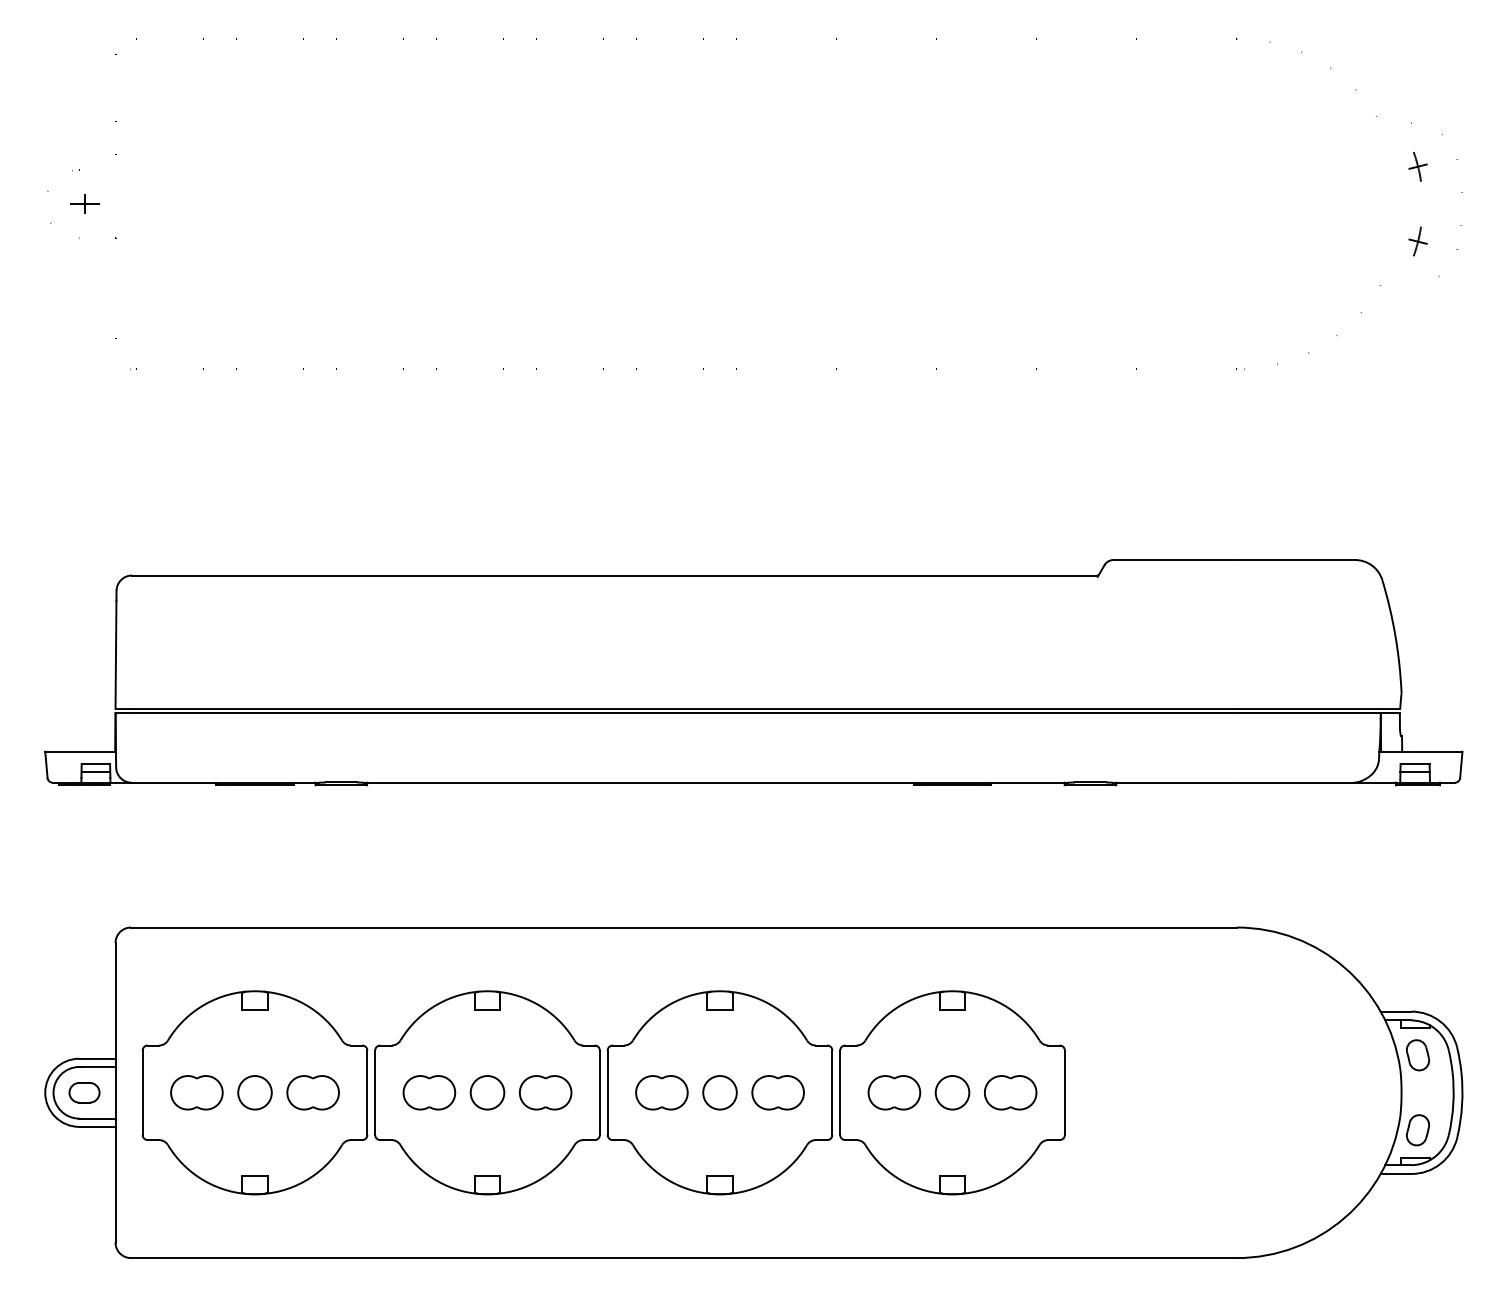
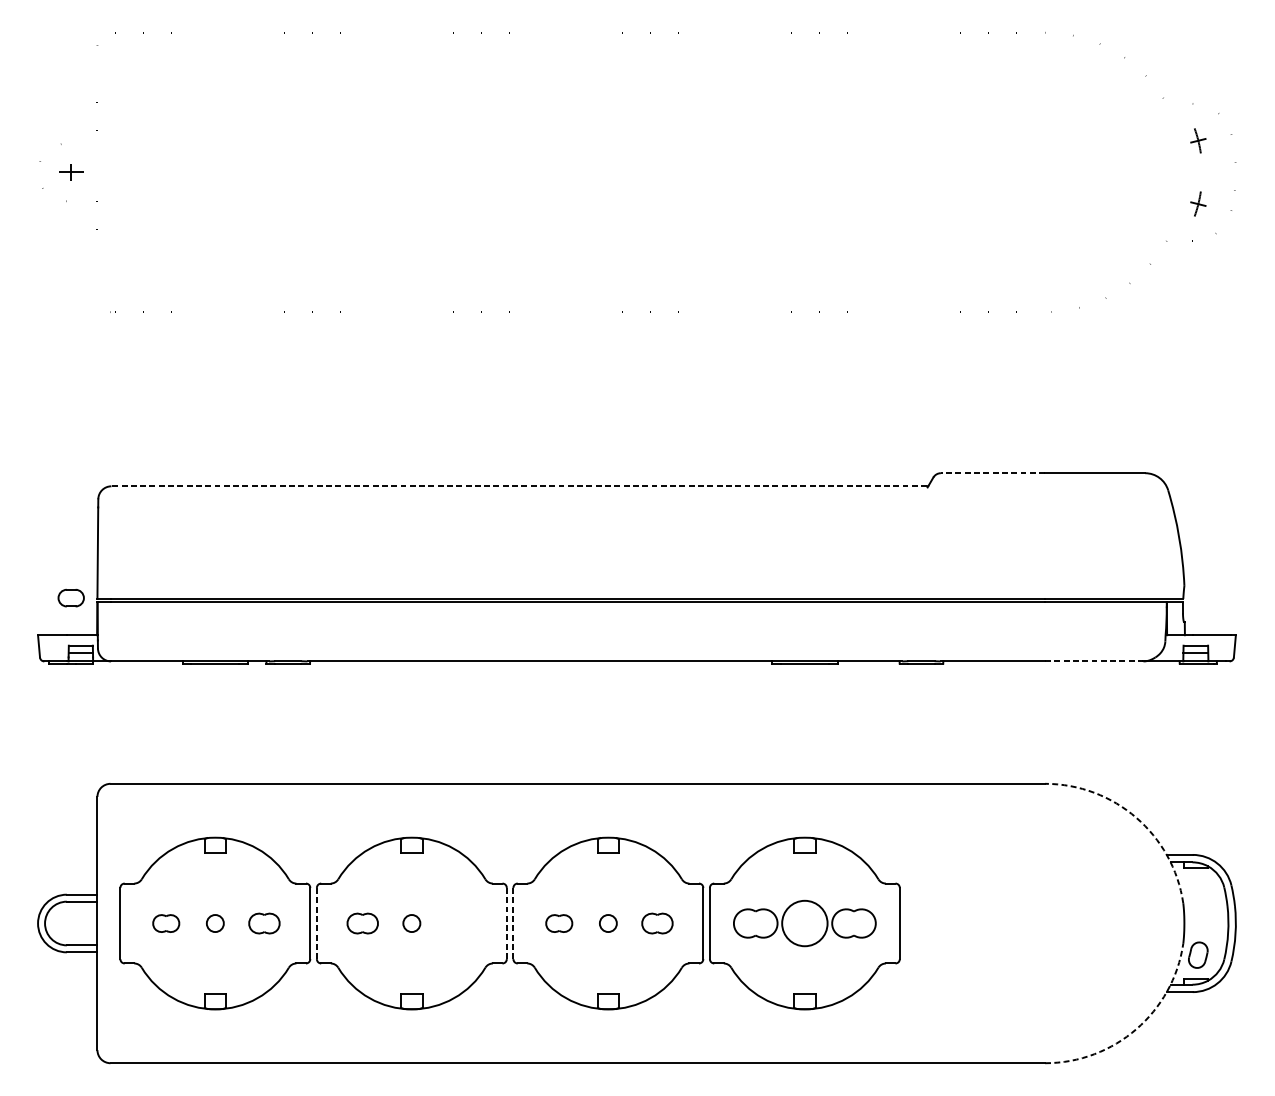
line: (1175, 560) -> (993, 473), solid -> dashed
line: (614, 575) -> (519, 486), solid -> dashed
line: (1295, 782) -> (1094, 661), solid -> dashed
arc: (1344, 967) -> (1136, 817), solid -> dashed
part: (1417, 1055) -> (1197, 891), removed
part: (84, 1092) -> (71, 597), moved
part: (196, 1092) -> (165, 923), size x0.6
circle: (254, 1092) -> (214, 923), size x0.6
part: (312, 1092) -> (263, 923), size x0.7
line: (375, 1092) -> (317, 923), solid -> dashed
part: (429, 1092) -> (362, 923), size x0.7
circle: (487, 1092) -> (411, 923), size x0.6
part: (545, 1092) -> (460, 923), removed
line: (607, 1092) -> (513, 923), solid -> dashed
part: (661, 1092) -> (558, 923), size x0.6
circle: (719, 1092) -> (607, 923), size x0.6
part: (777, 1092) -> (656, 923), size x0.7
circle: (952, 1092) -> (804, 923), size x1.6
line: (599, 1093) -> (506, 924), solid -> dashed
arc: (1344, 1217) -> (1136, 1028), solid -> dashed

